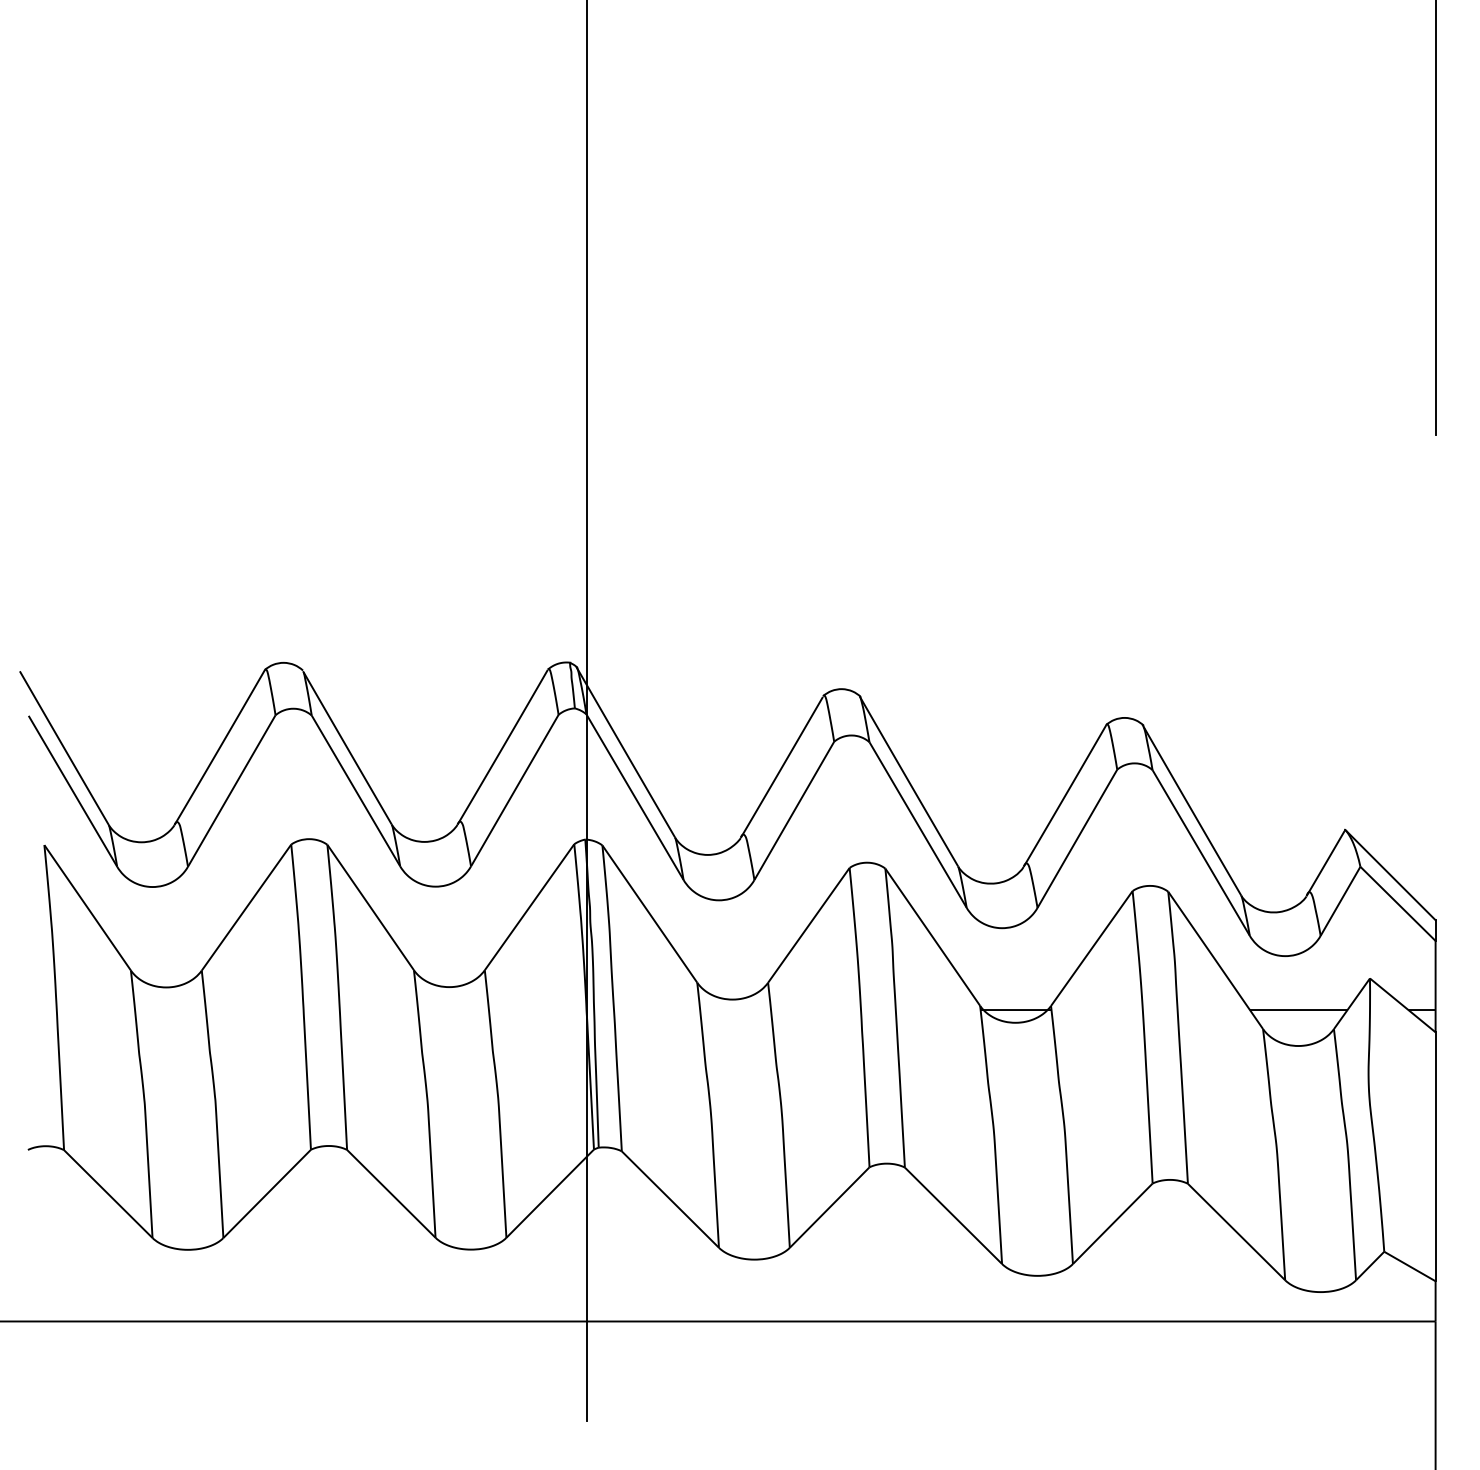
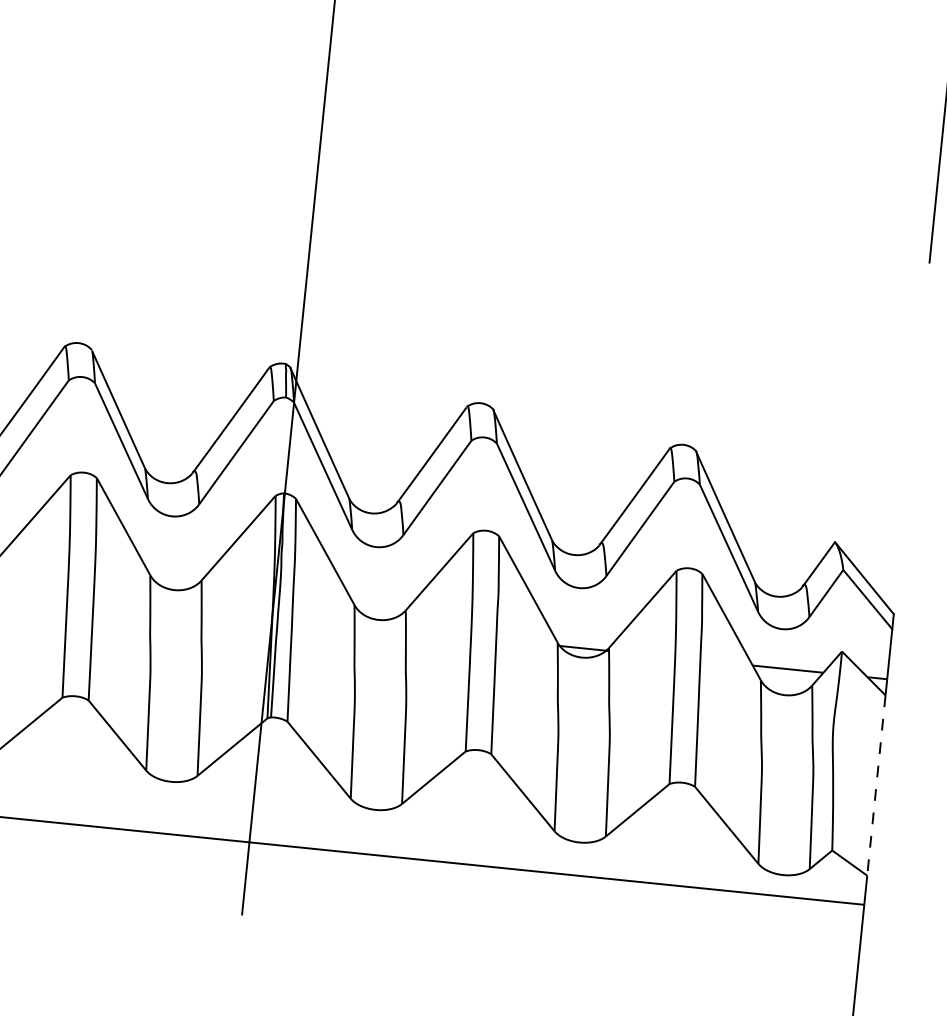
line: (1435, 1157) -> (876, 786), solid -> dashed

